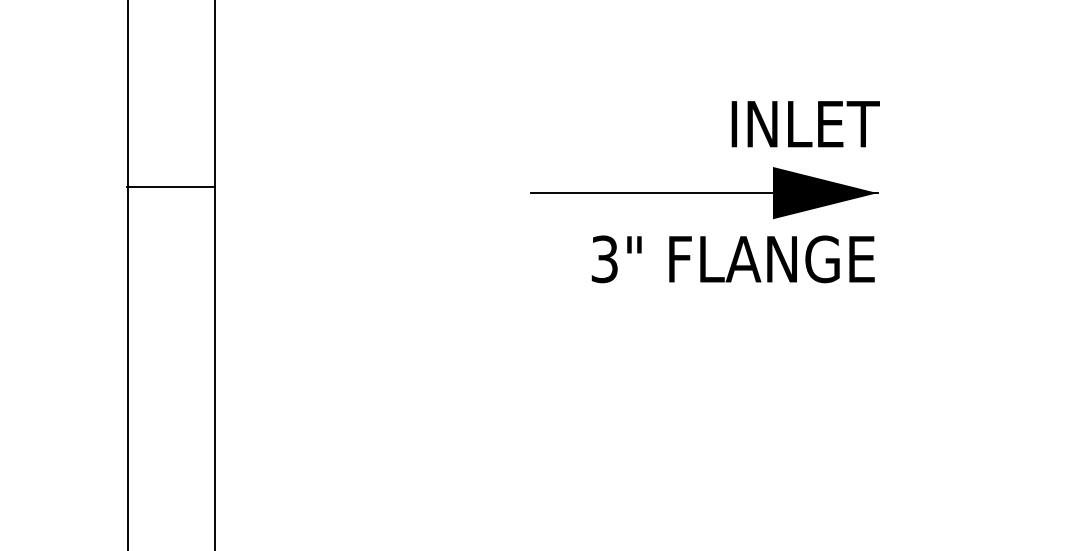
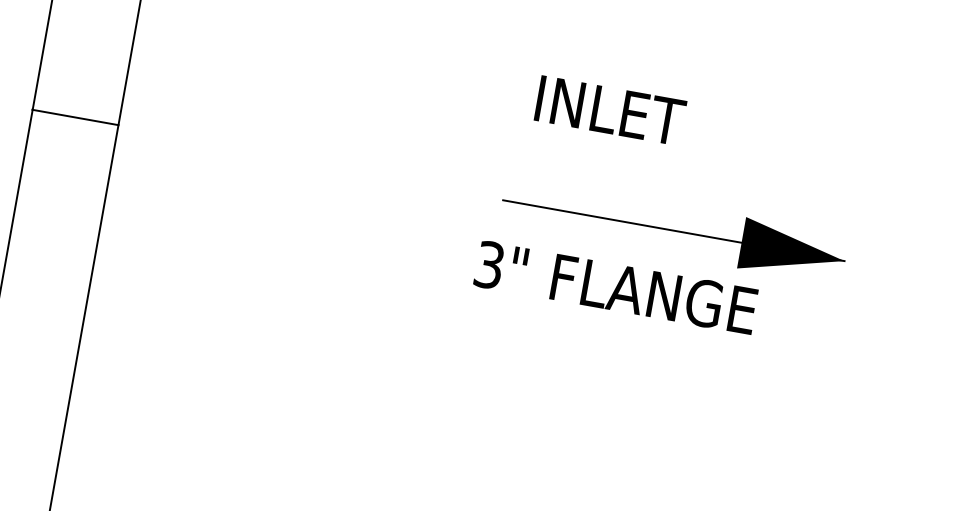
text: (805, 124) -> (610, 111), moved
part: (704, 193) -> (674, 231), moved

